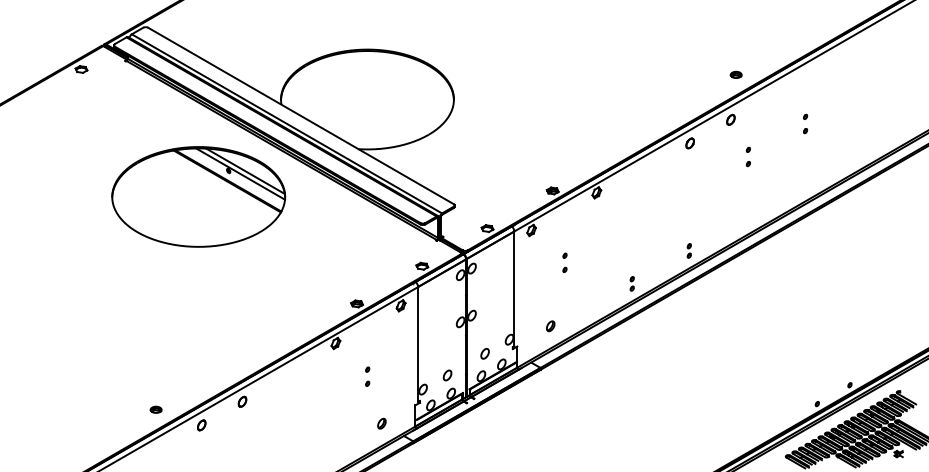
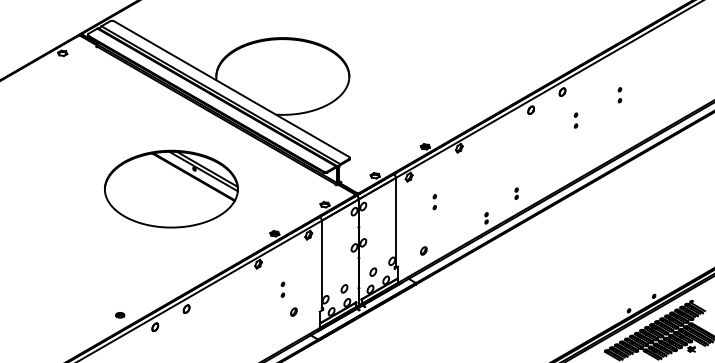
part: (735, 74) -> (566, 57), removed
part: (198, 196) -> (171, 188), moved
part: (688, 250) -> (516, 193), moved
part: (381, 423) -> (293, 311), moved

